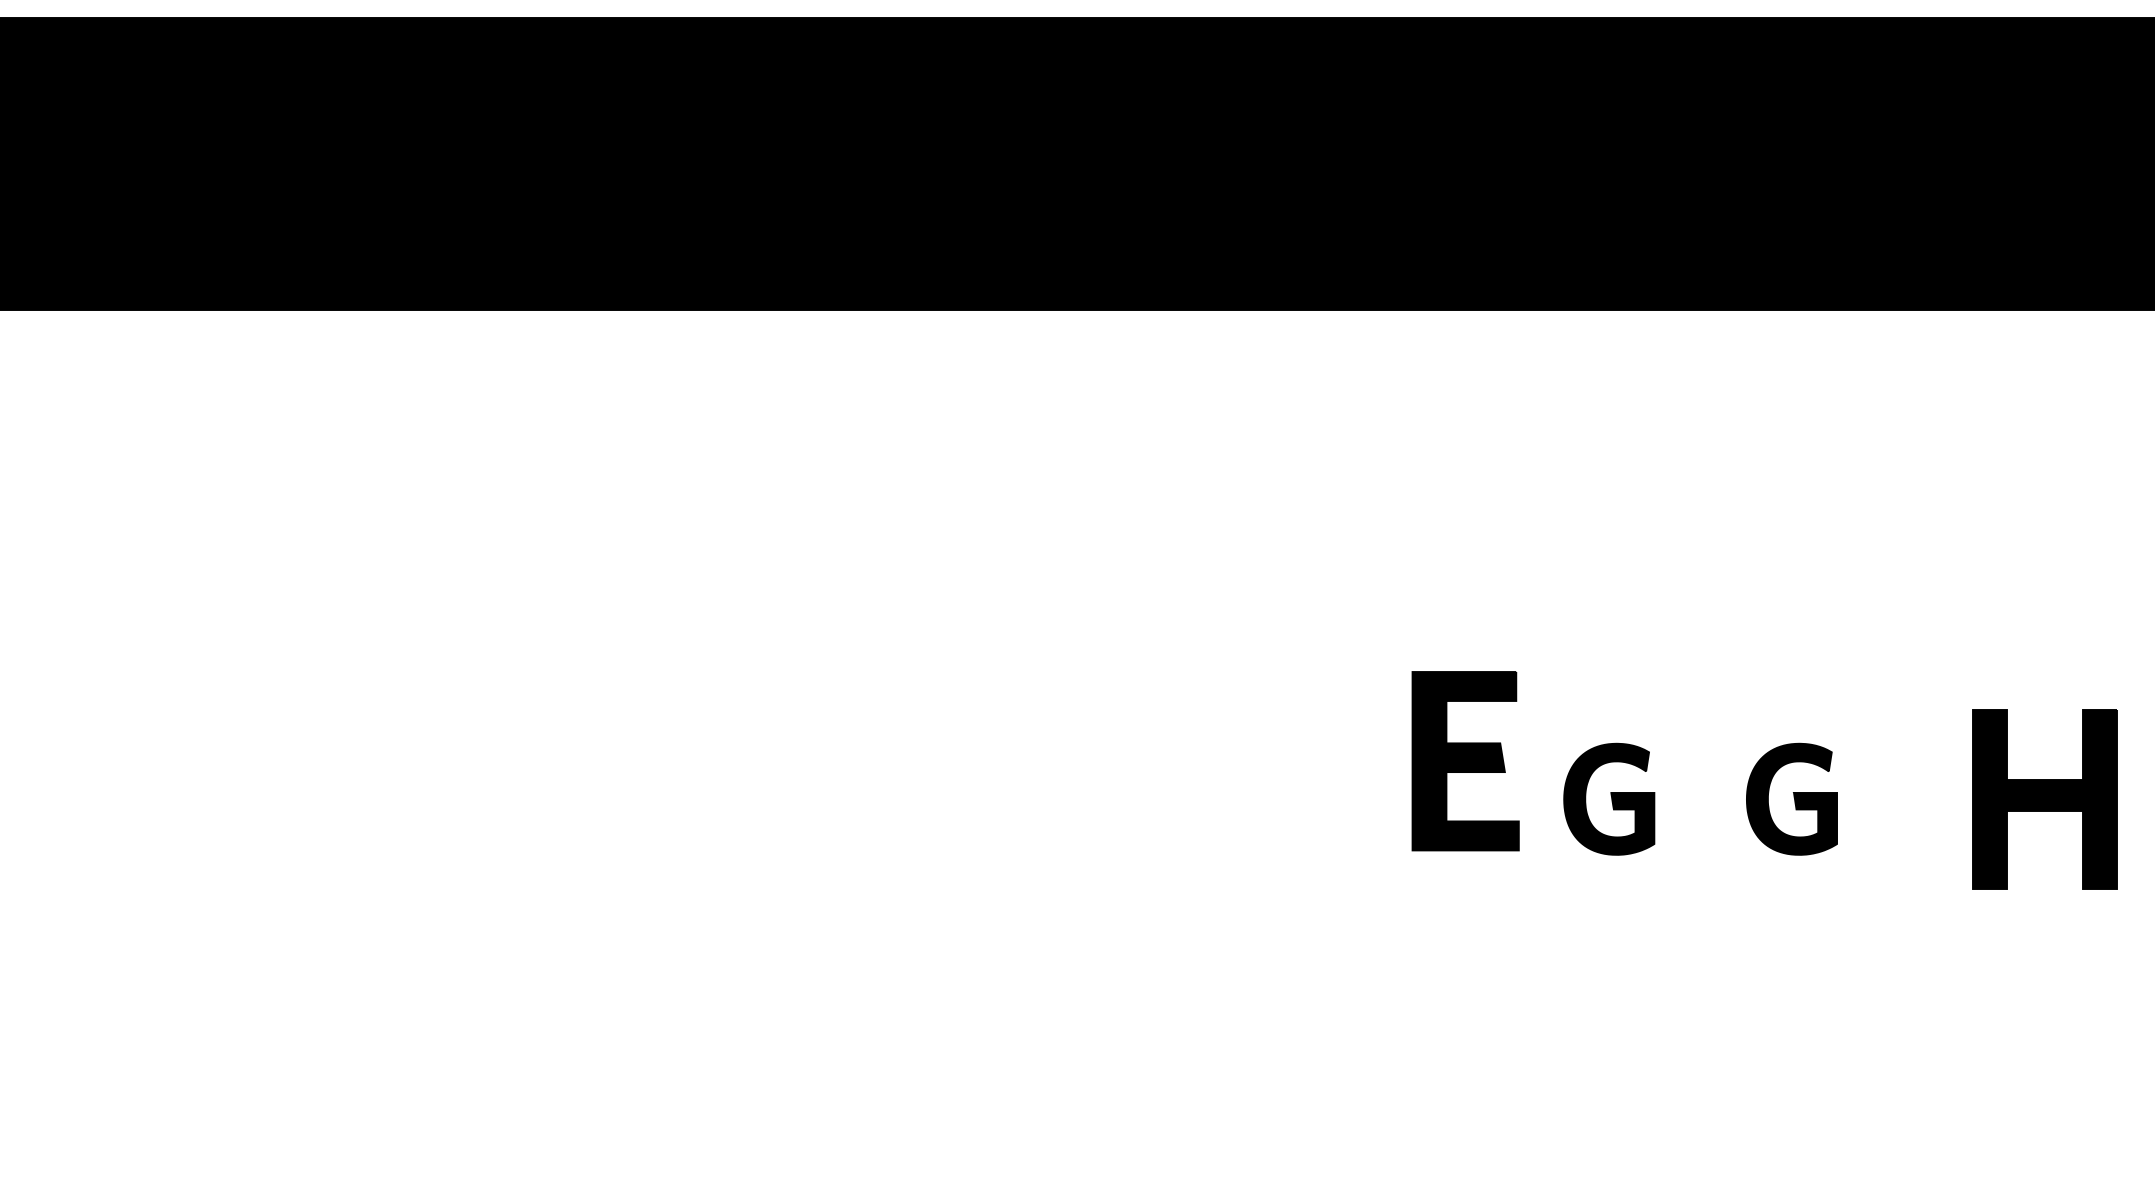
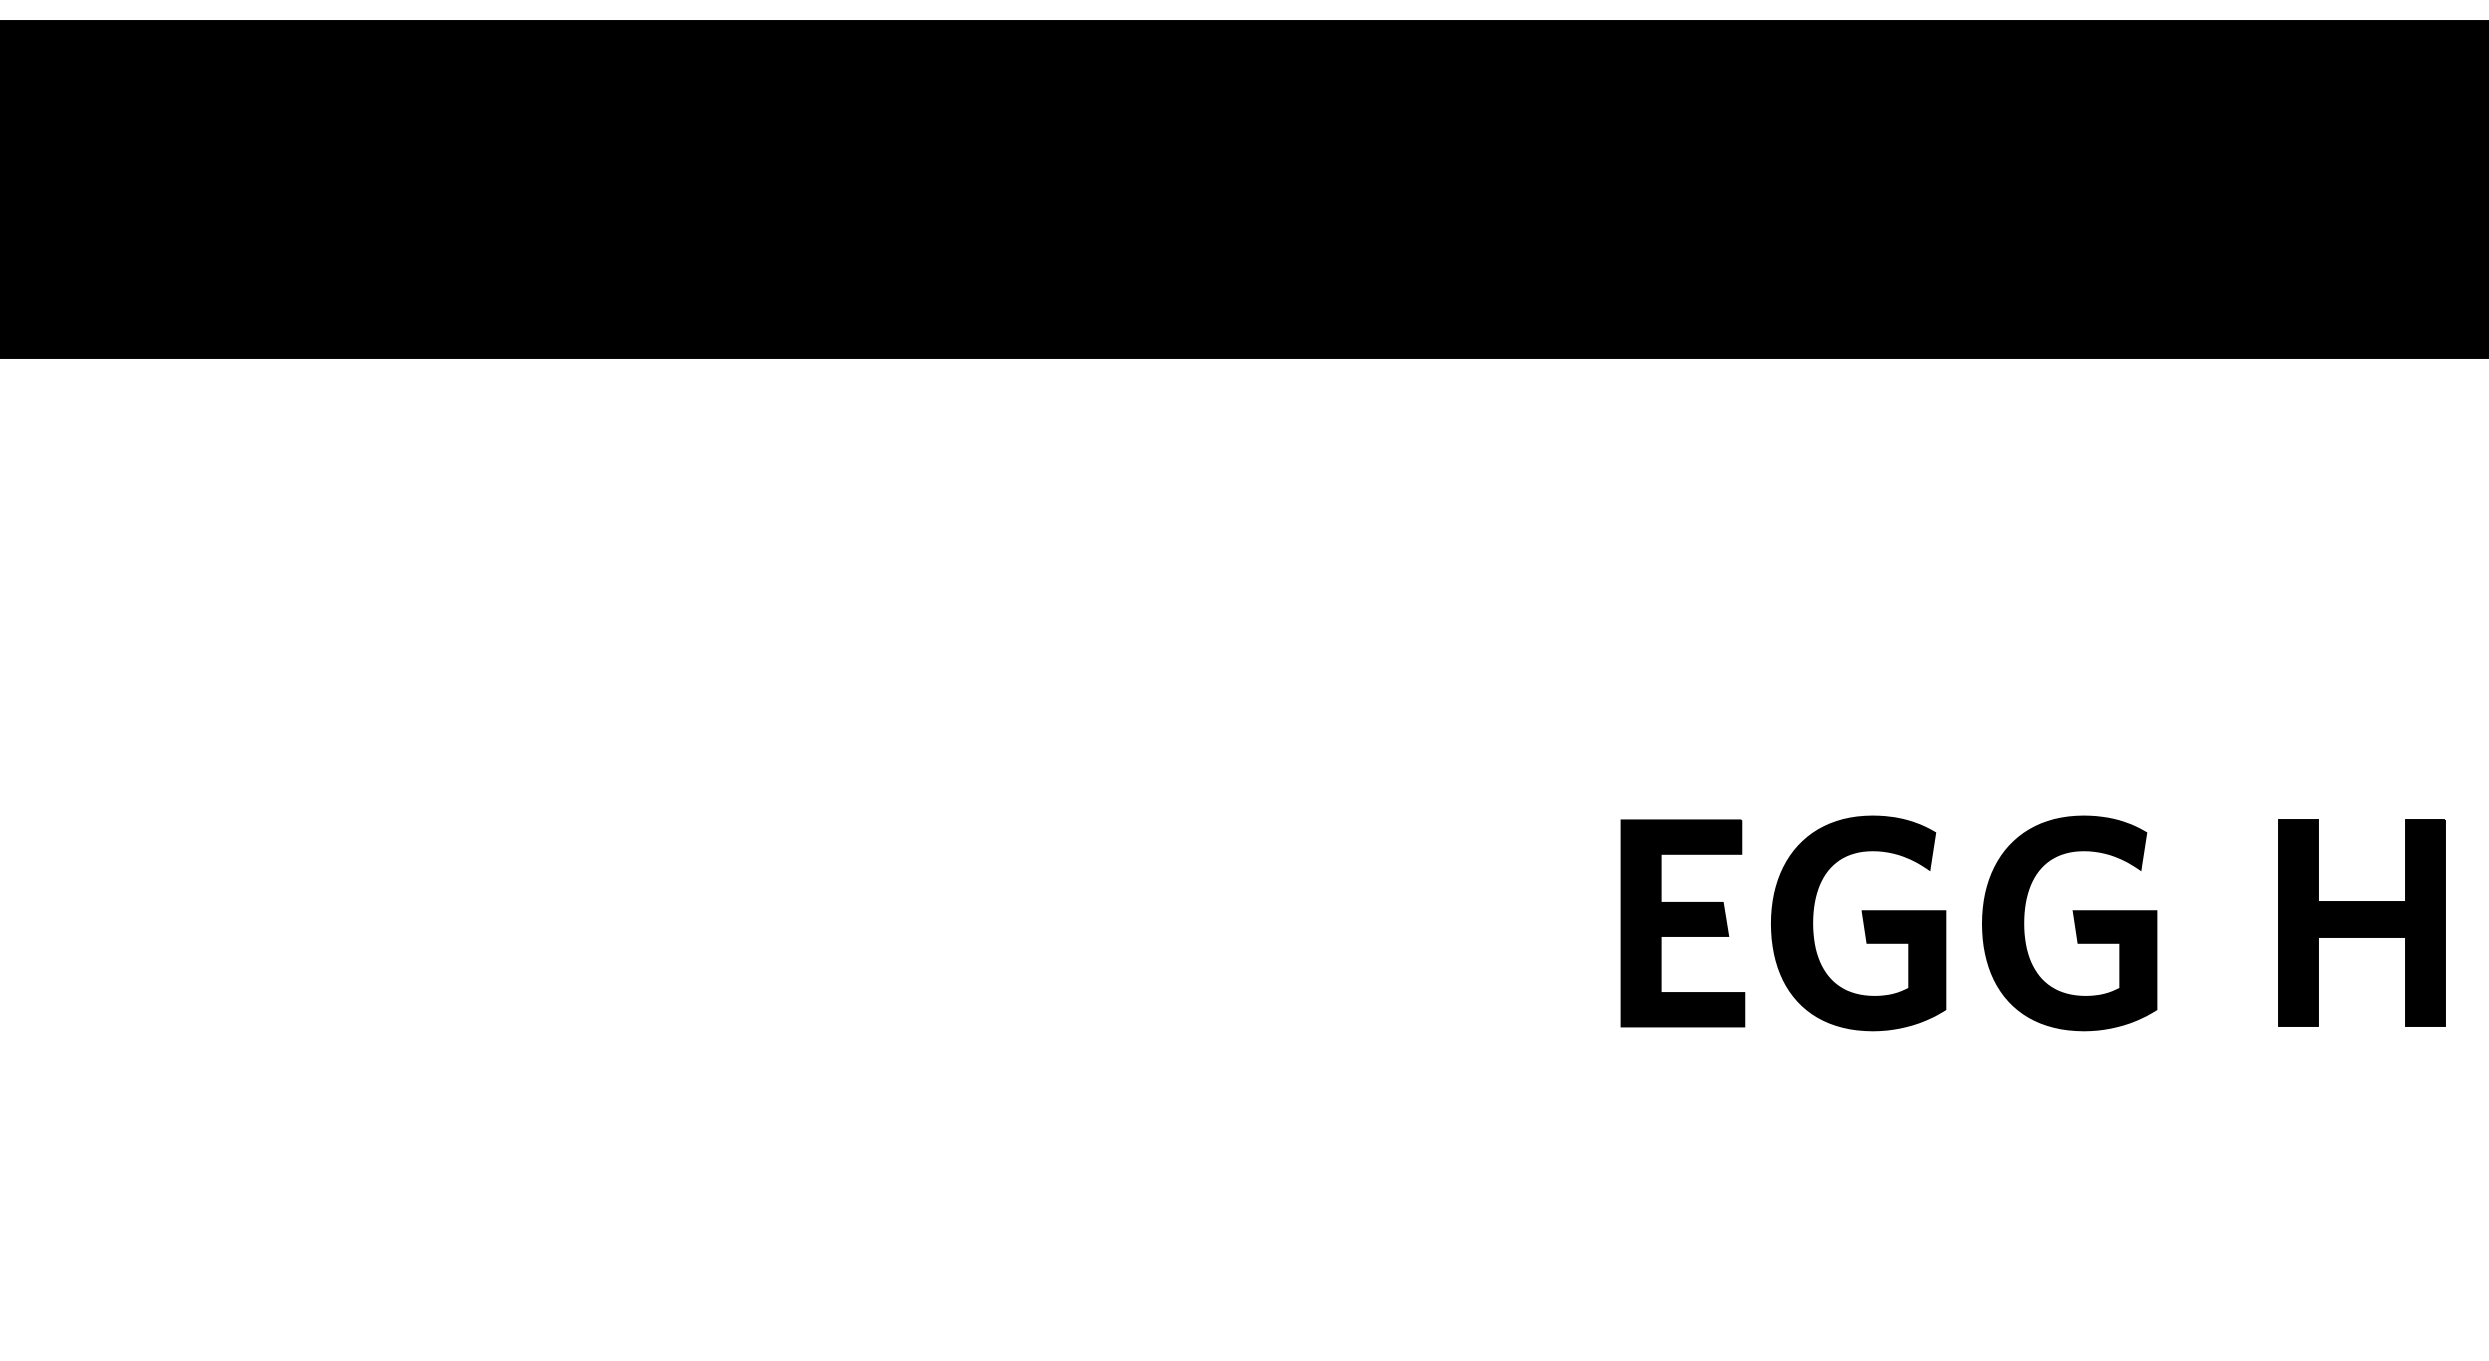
part: (1465, 761) -> (1682, 923), moved
part: (1609, 799) -> (1858, 923), size x1.67
part: (1791, 799) -> (2069, 923), size x1.67

